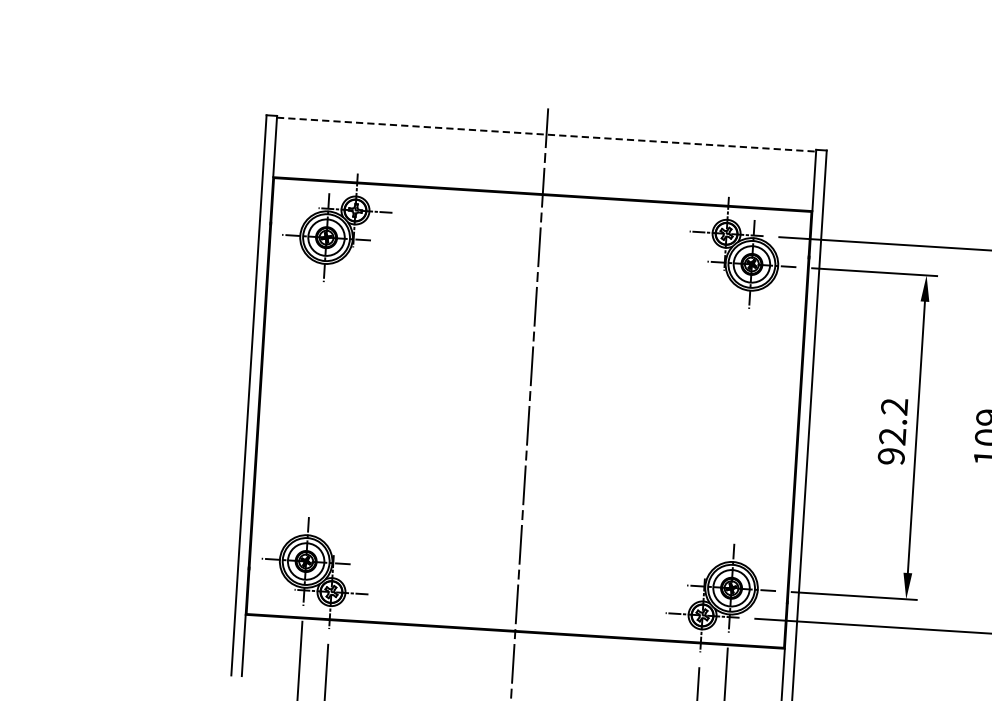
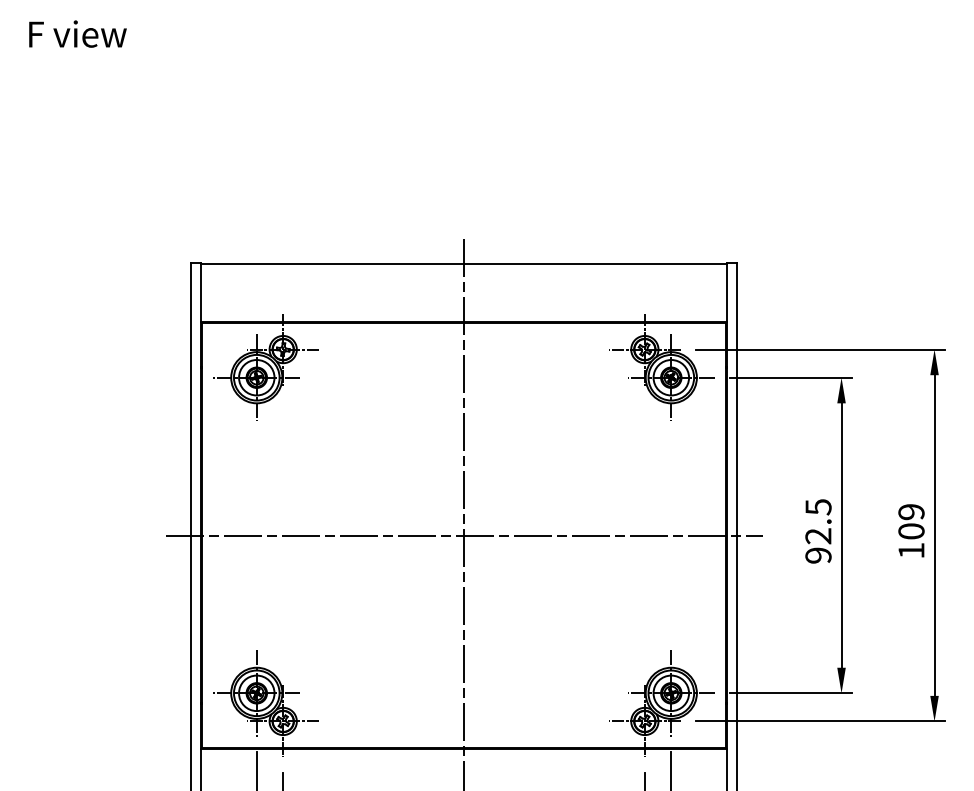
line: (547, 134) -> (464, 264), dashed -> solid
text: (894, 407) -> (818, 507), 92.2 -> 92.5
line: (528, 412) -> (463, 535), added

